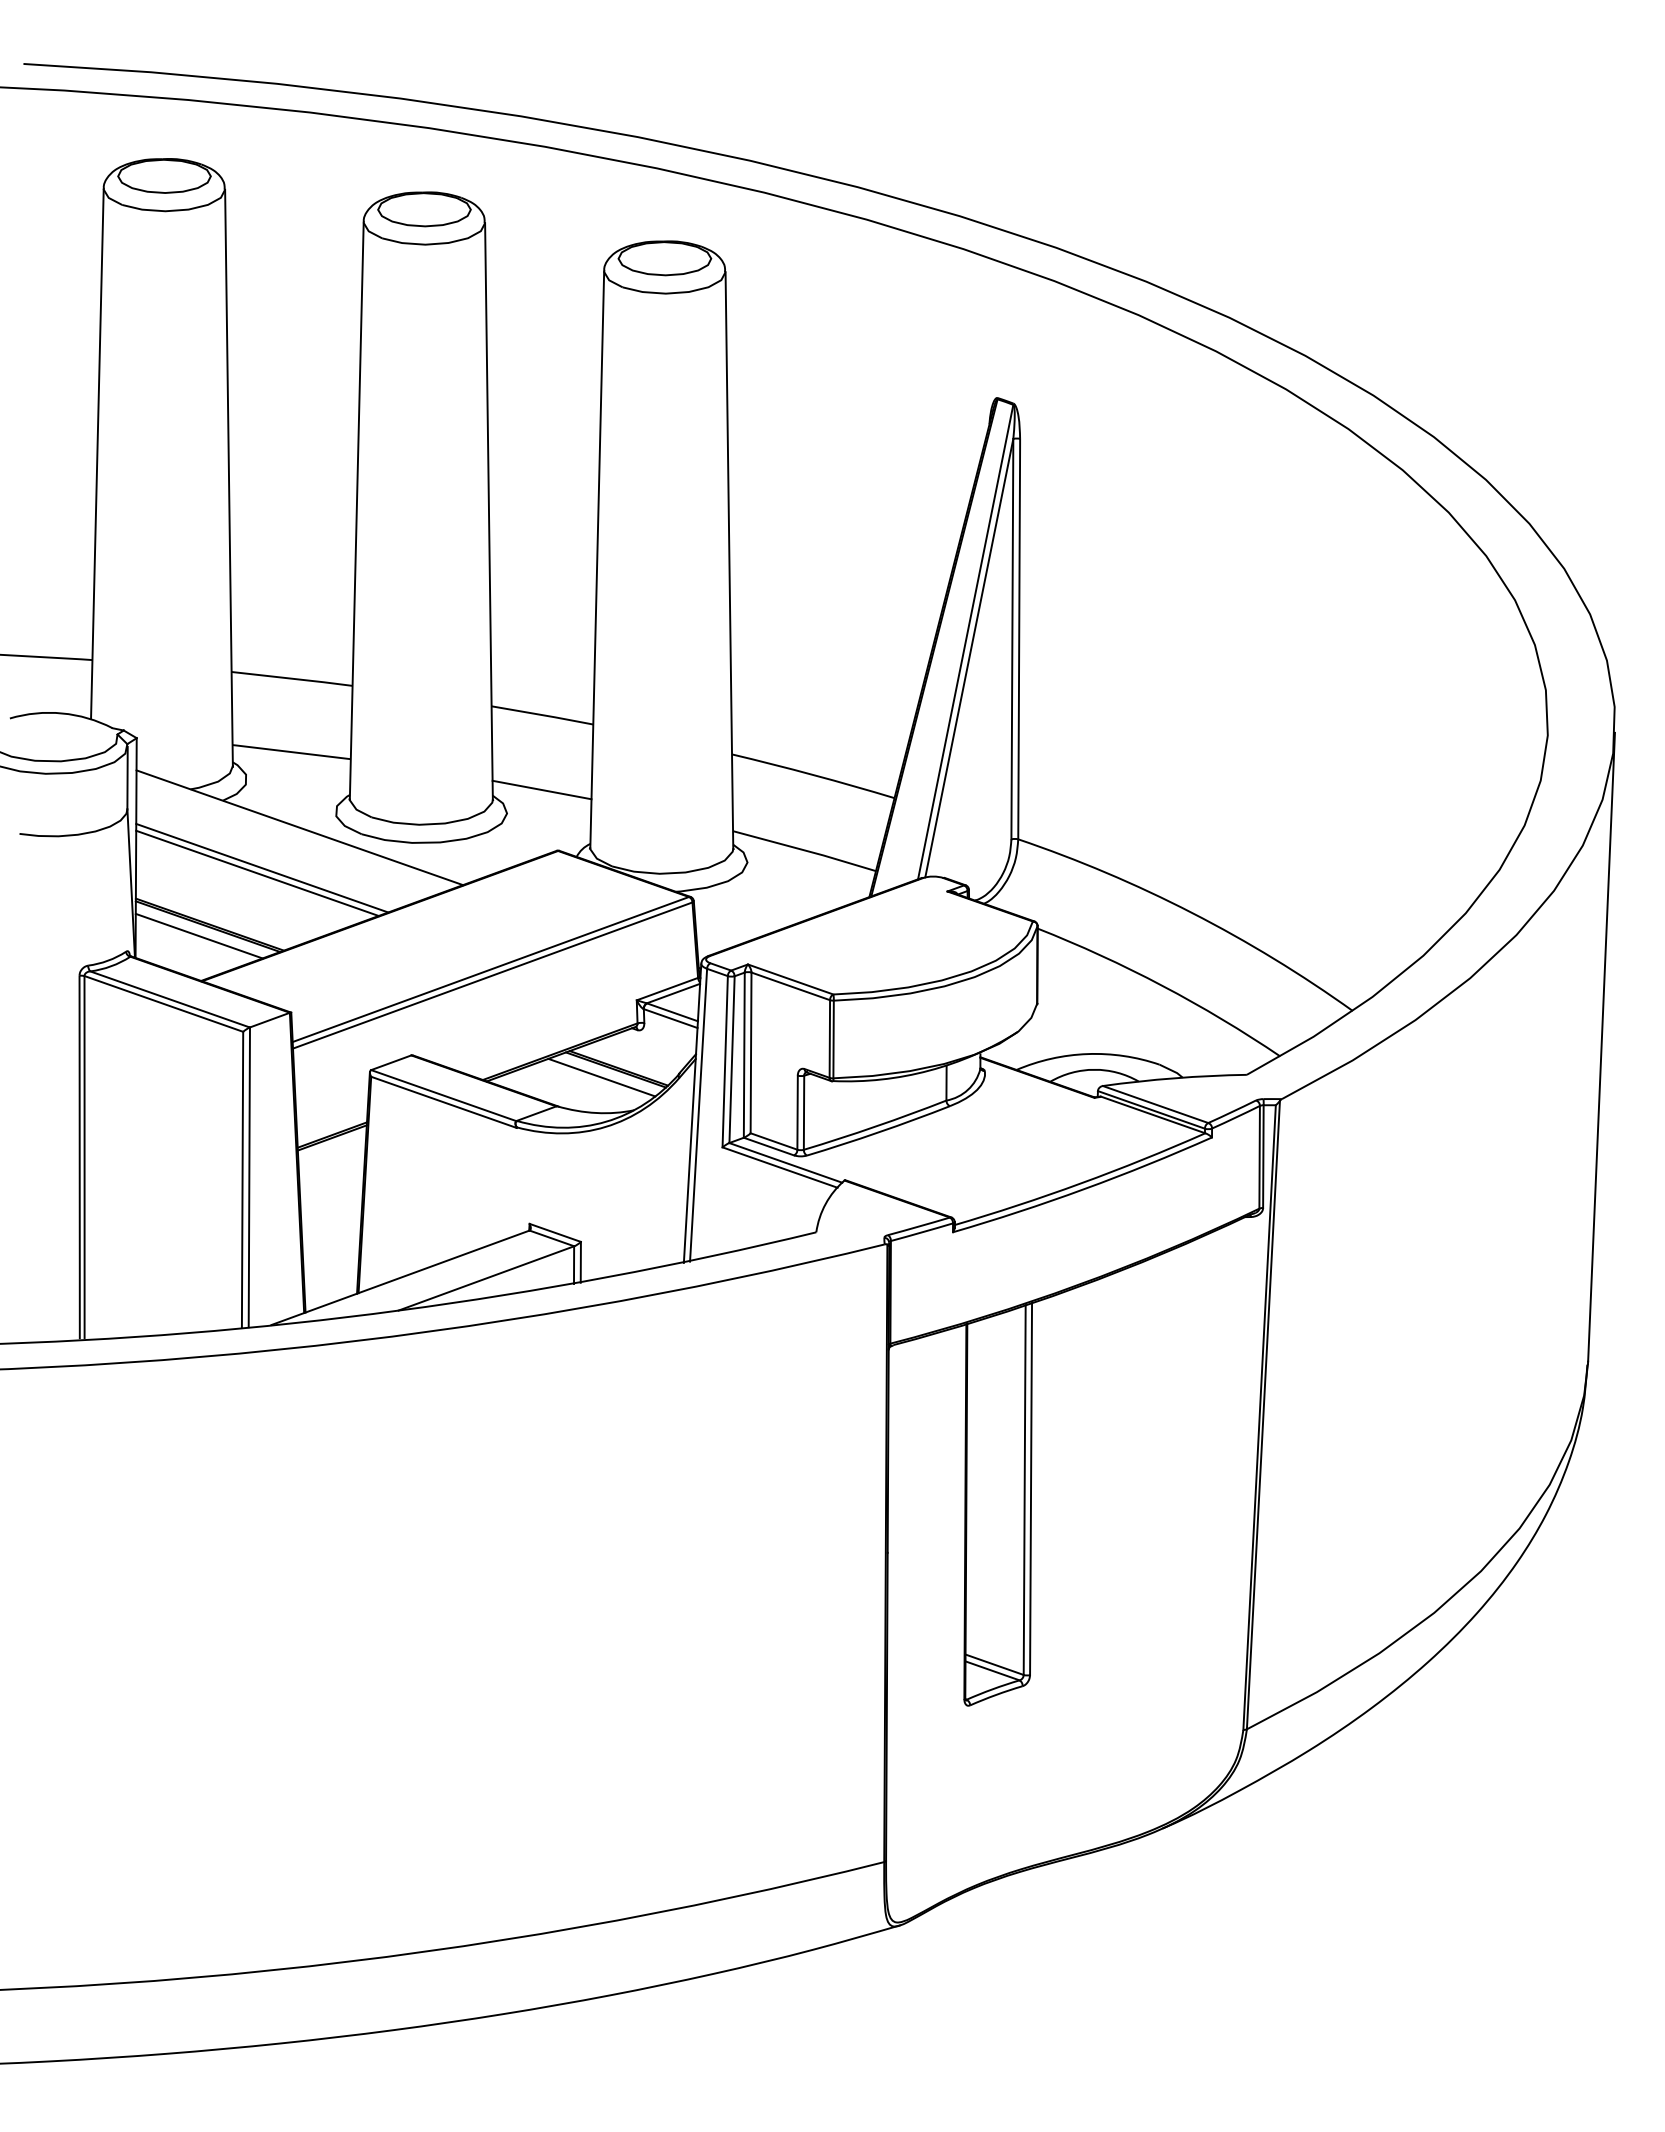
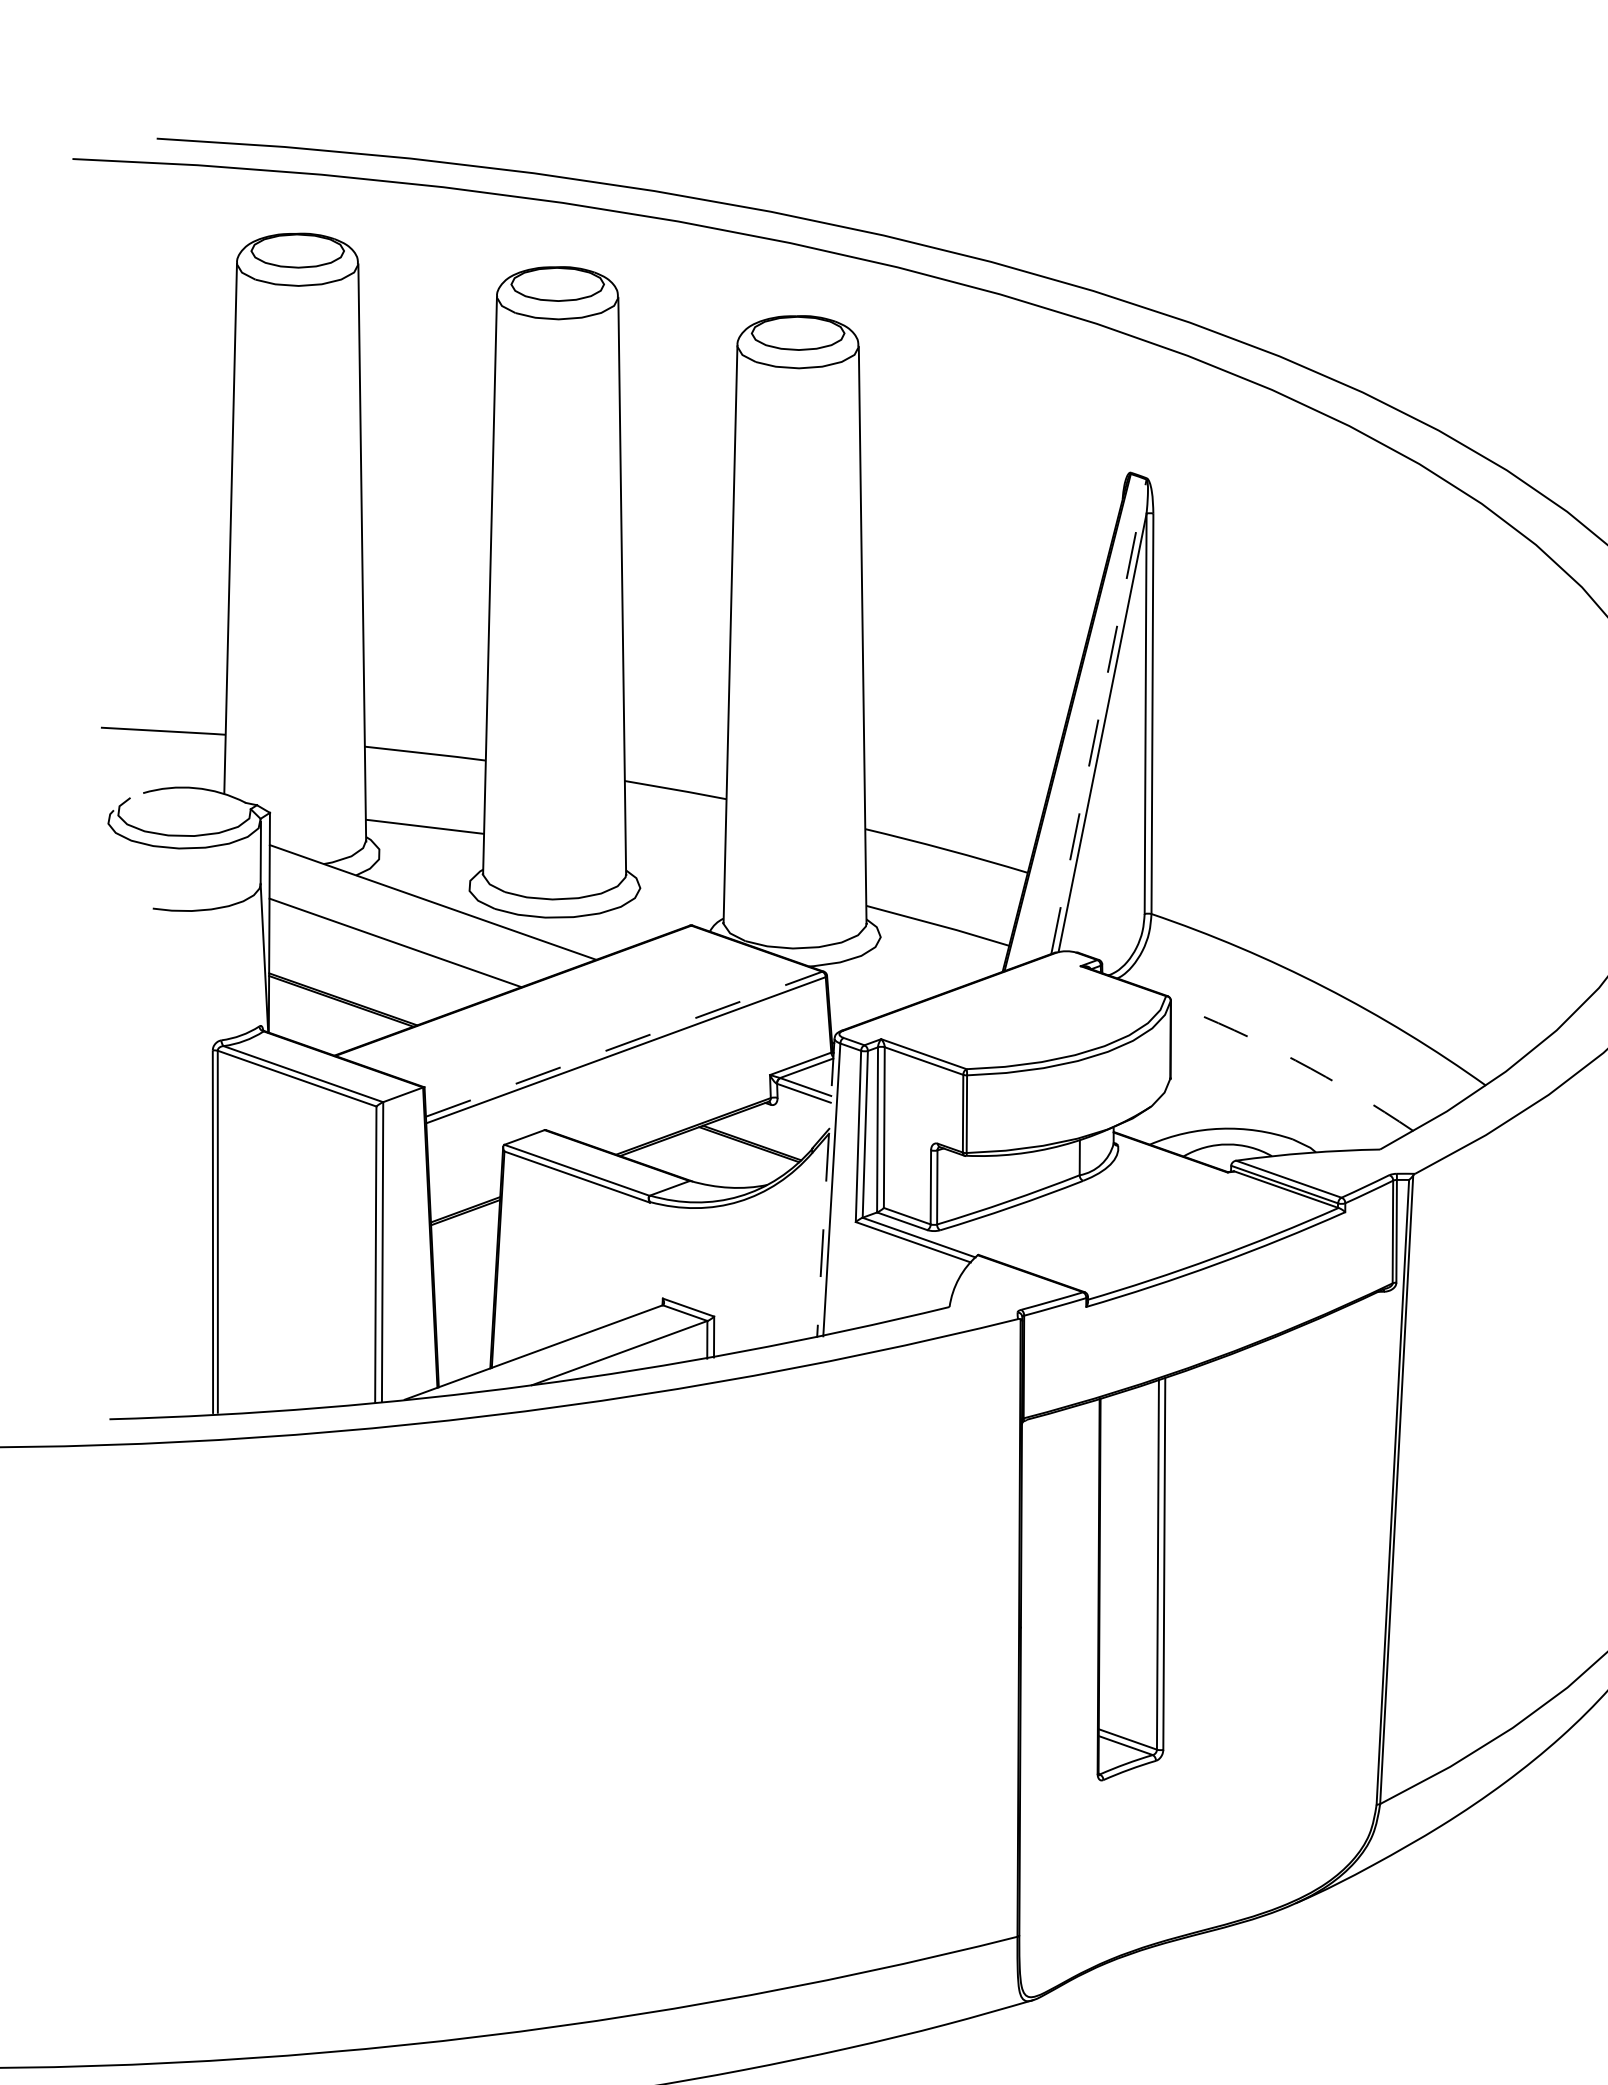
line: (965, 642) -> (1098, 717), solid -> dashed
line: (541, 789) -> (674, 864), removed
line: (257, 872) -> (390, 947), removed
line: (198, 935) -> (331, 1010), removed
line: (491, 969) -> (624, 1044), solid -> dashed
arc: (1162, 985) -> (1295, 1060), solid -> dashed
line: (601, 1077) -> (734, 1152), removed
line: (692, 1113) -> (825, 1188), solid -> dashed

